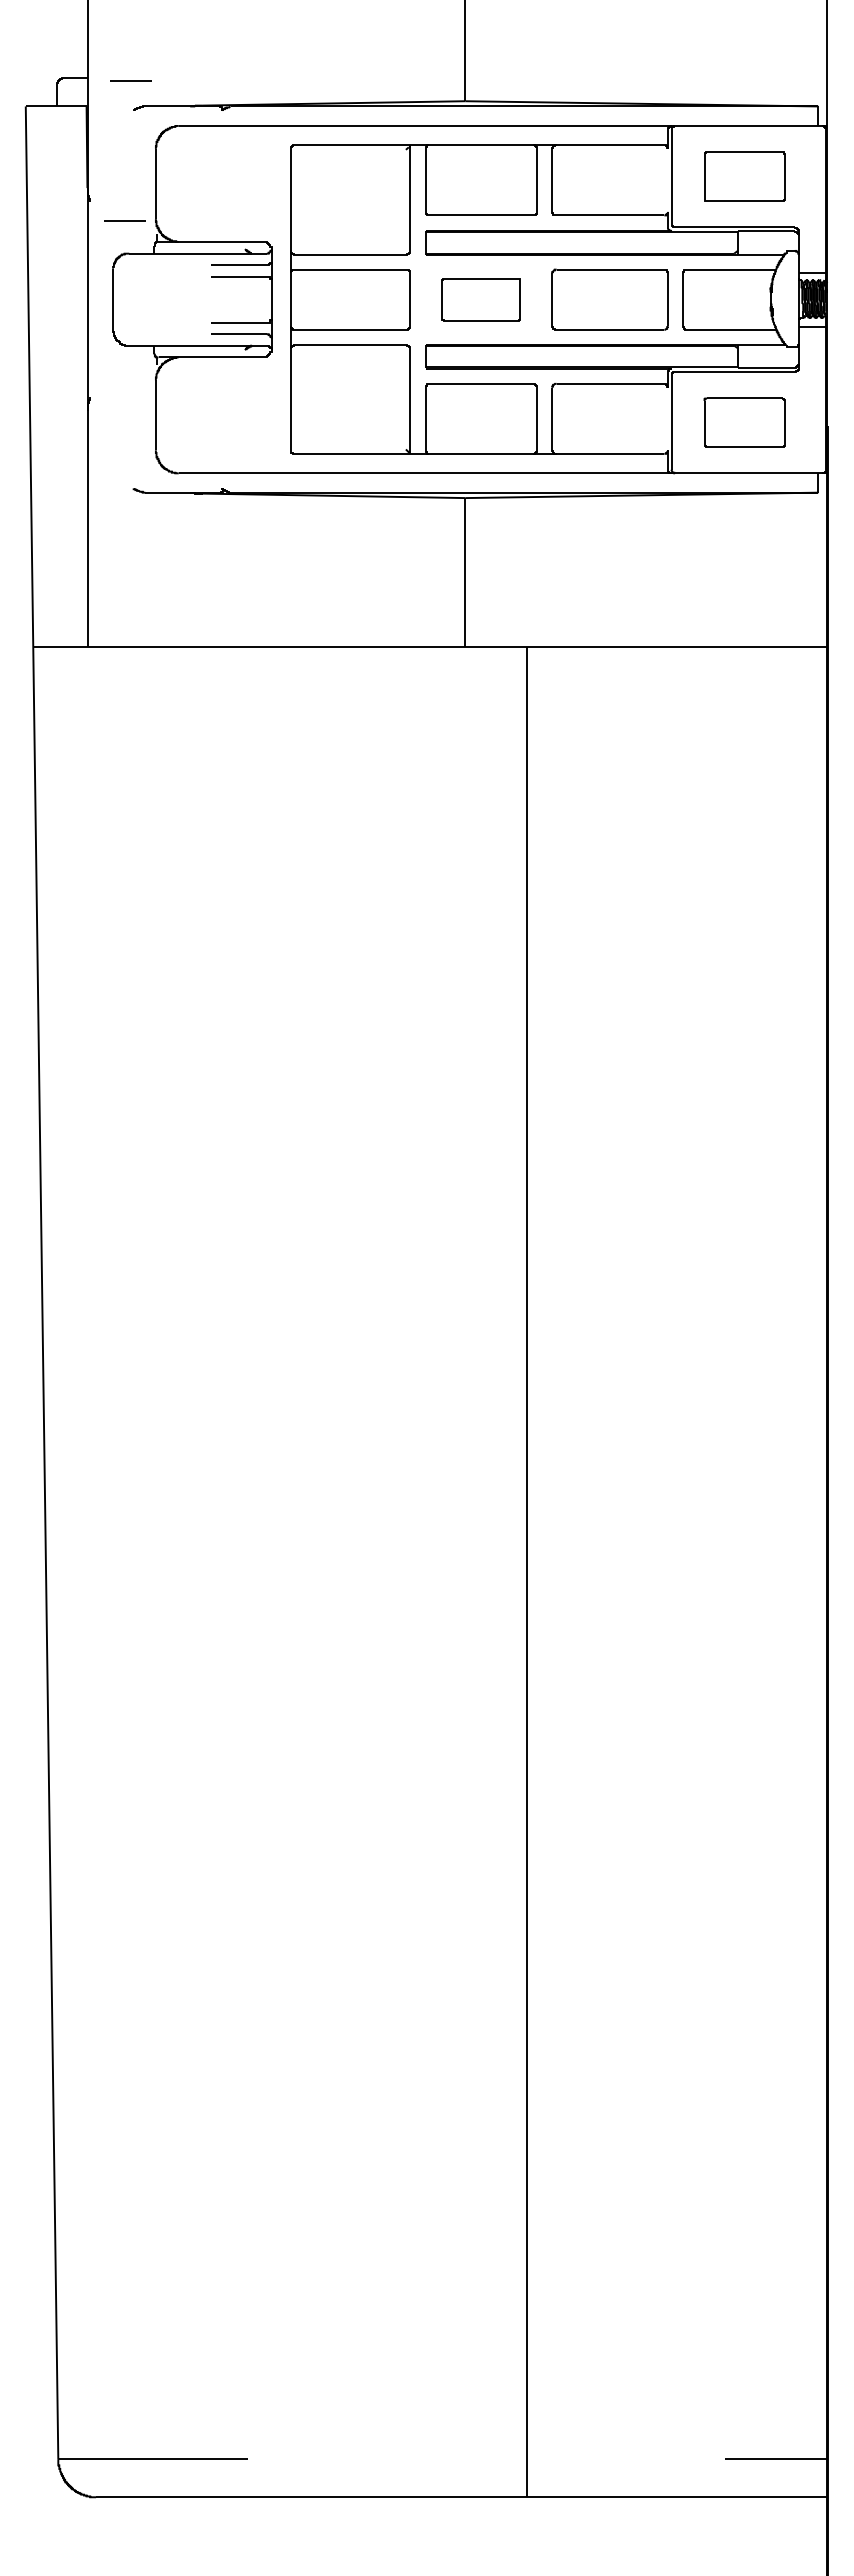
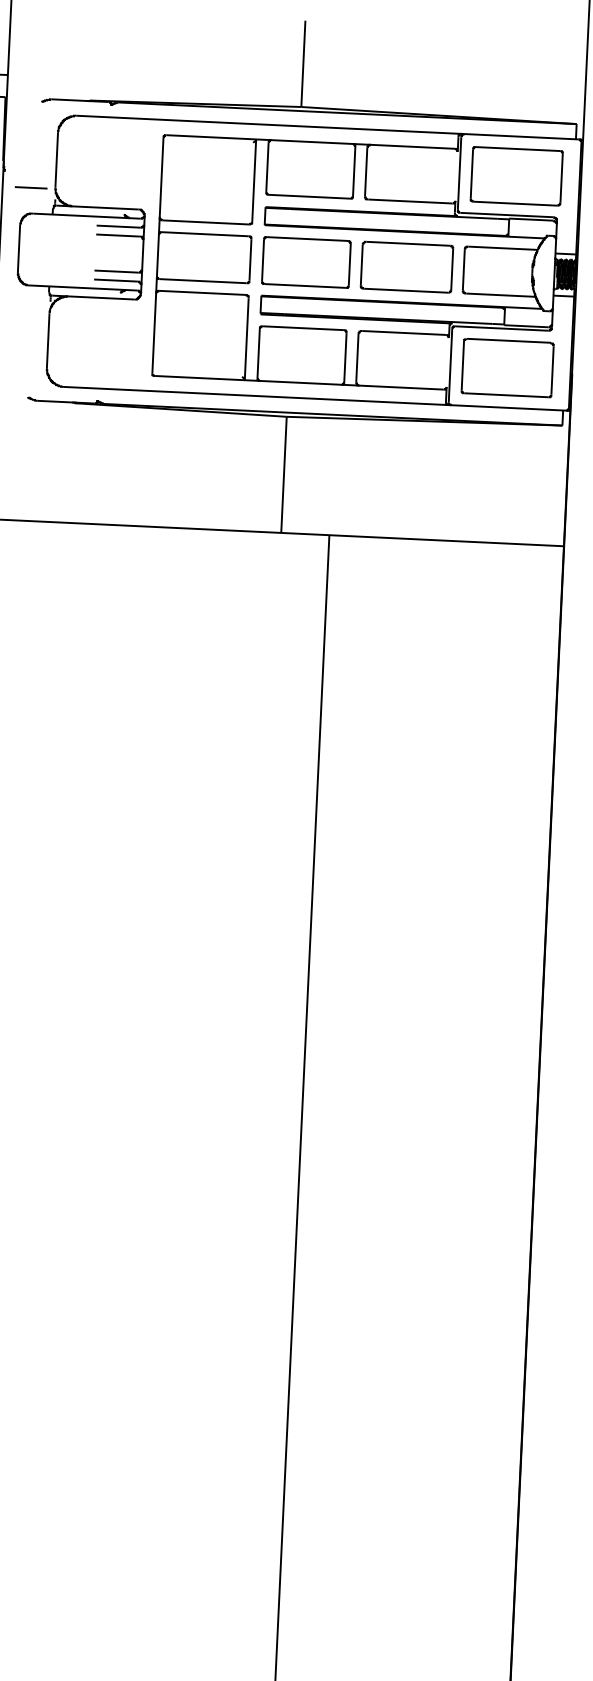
line: (130, 80) -> (40, 78), removed
part: (744, 176) -> (516, 176), size x1.43
part: (481, 299) -> (306, 262), size x1.43
part: (744, 422) -> (507, 368), size x1.43

